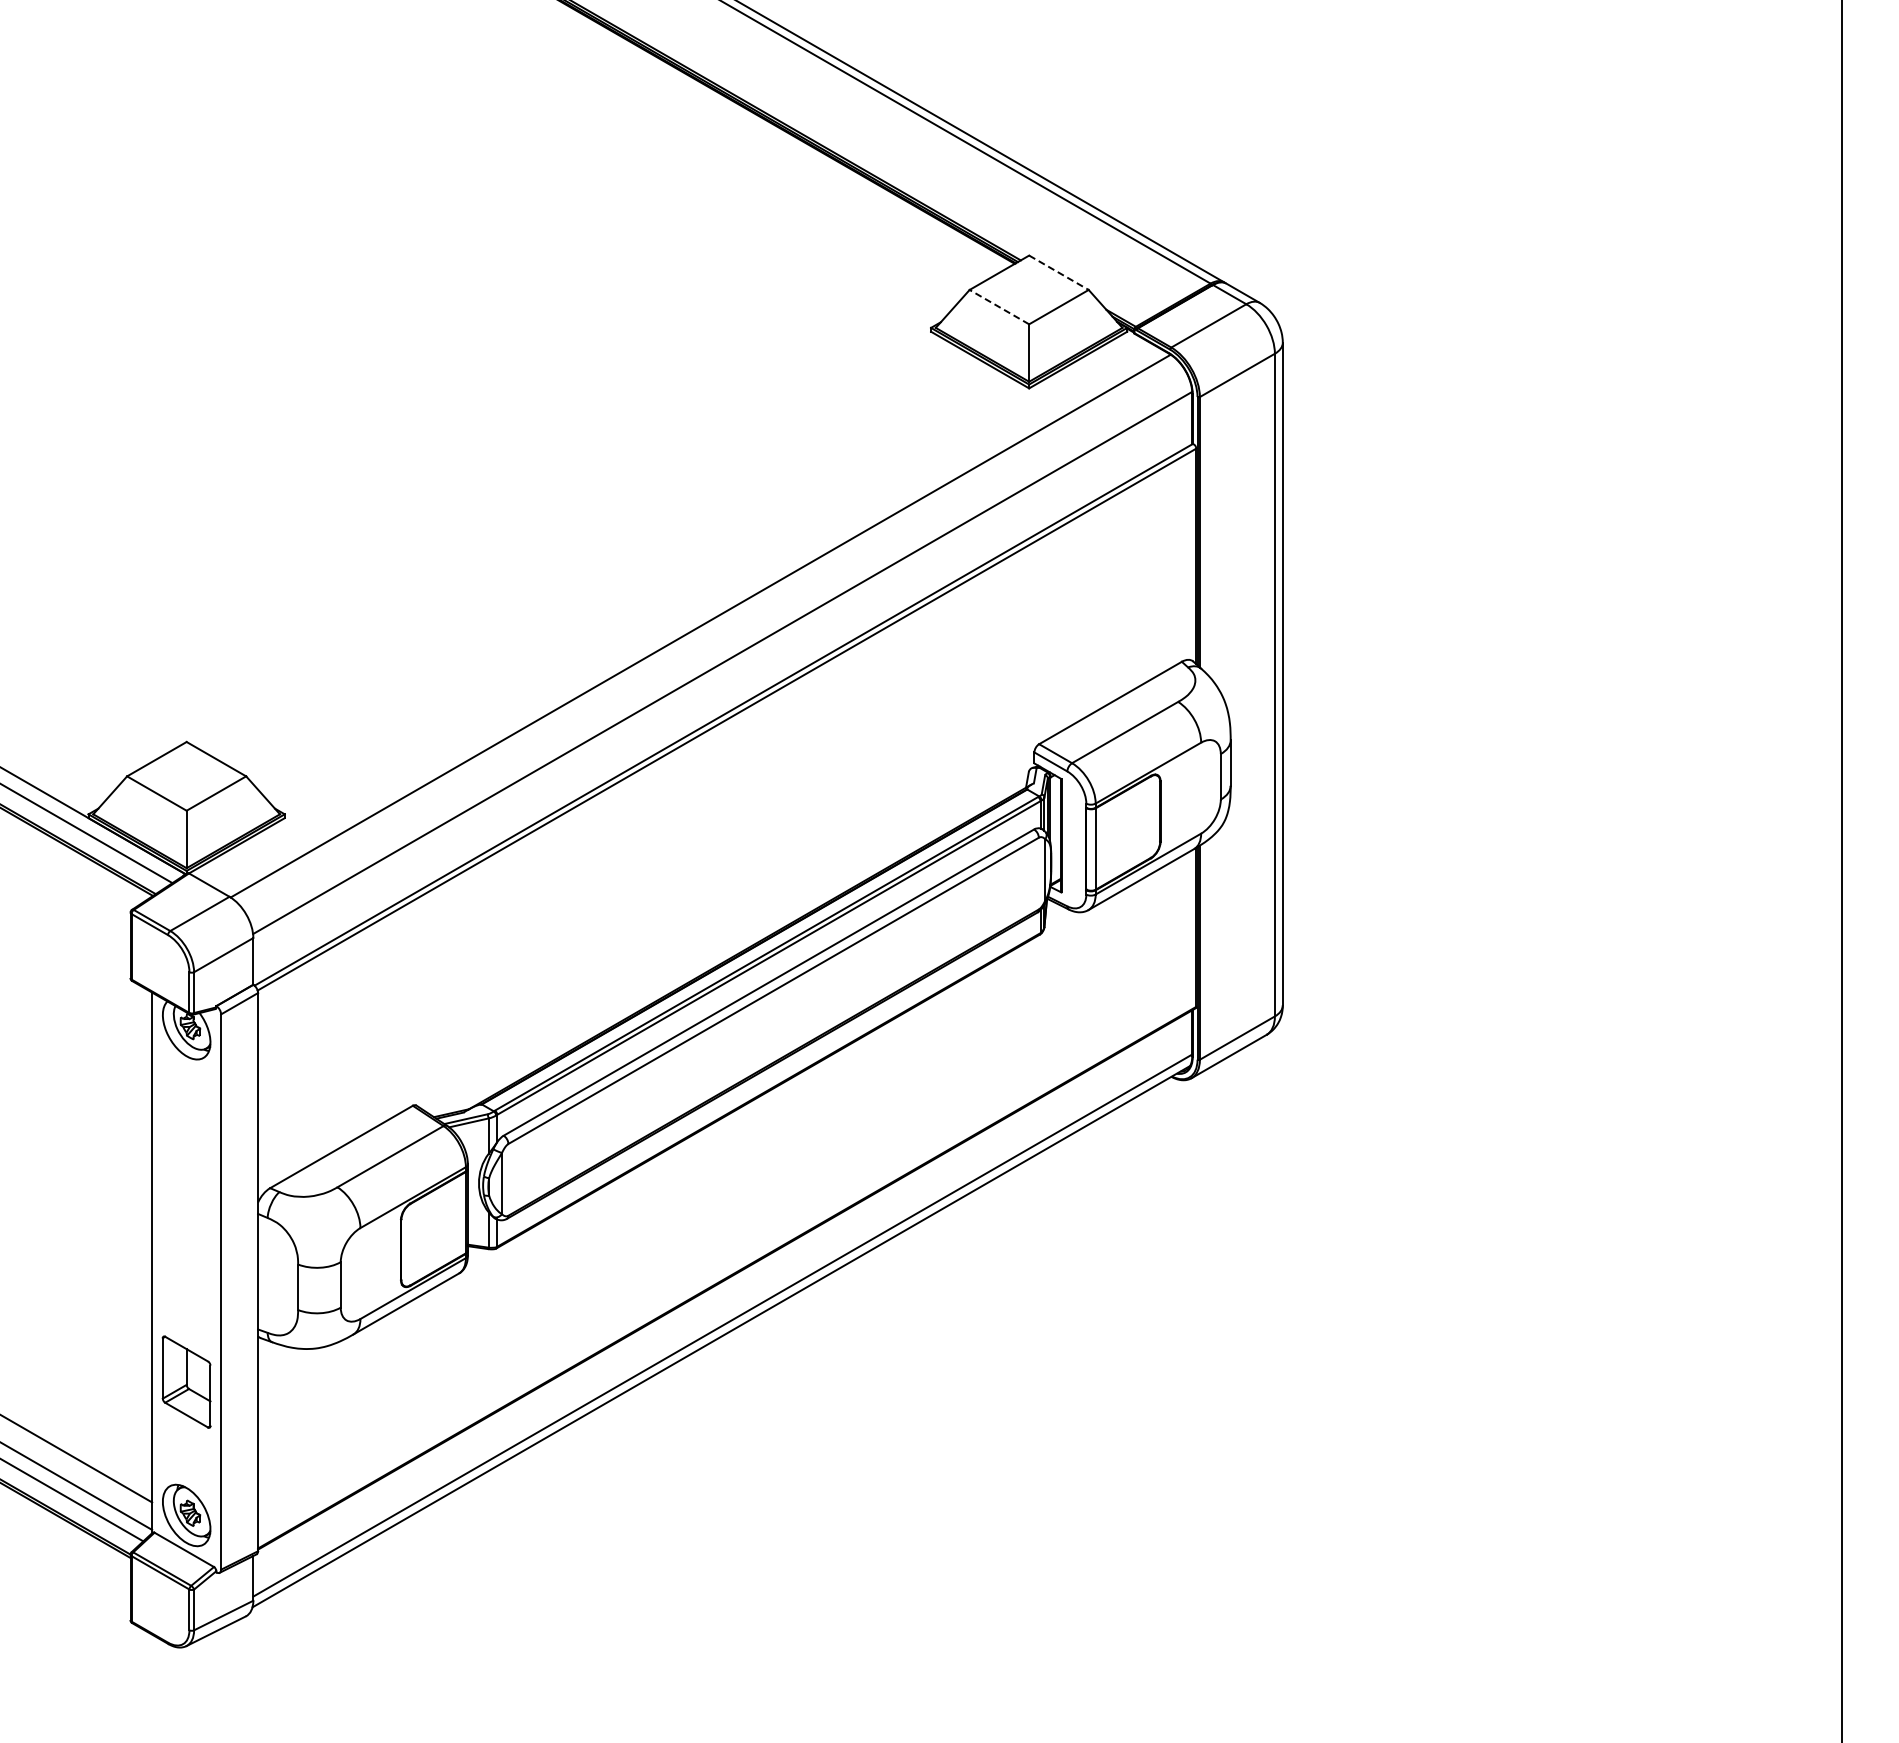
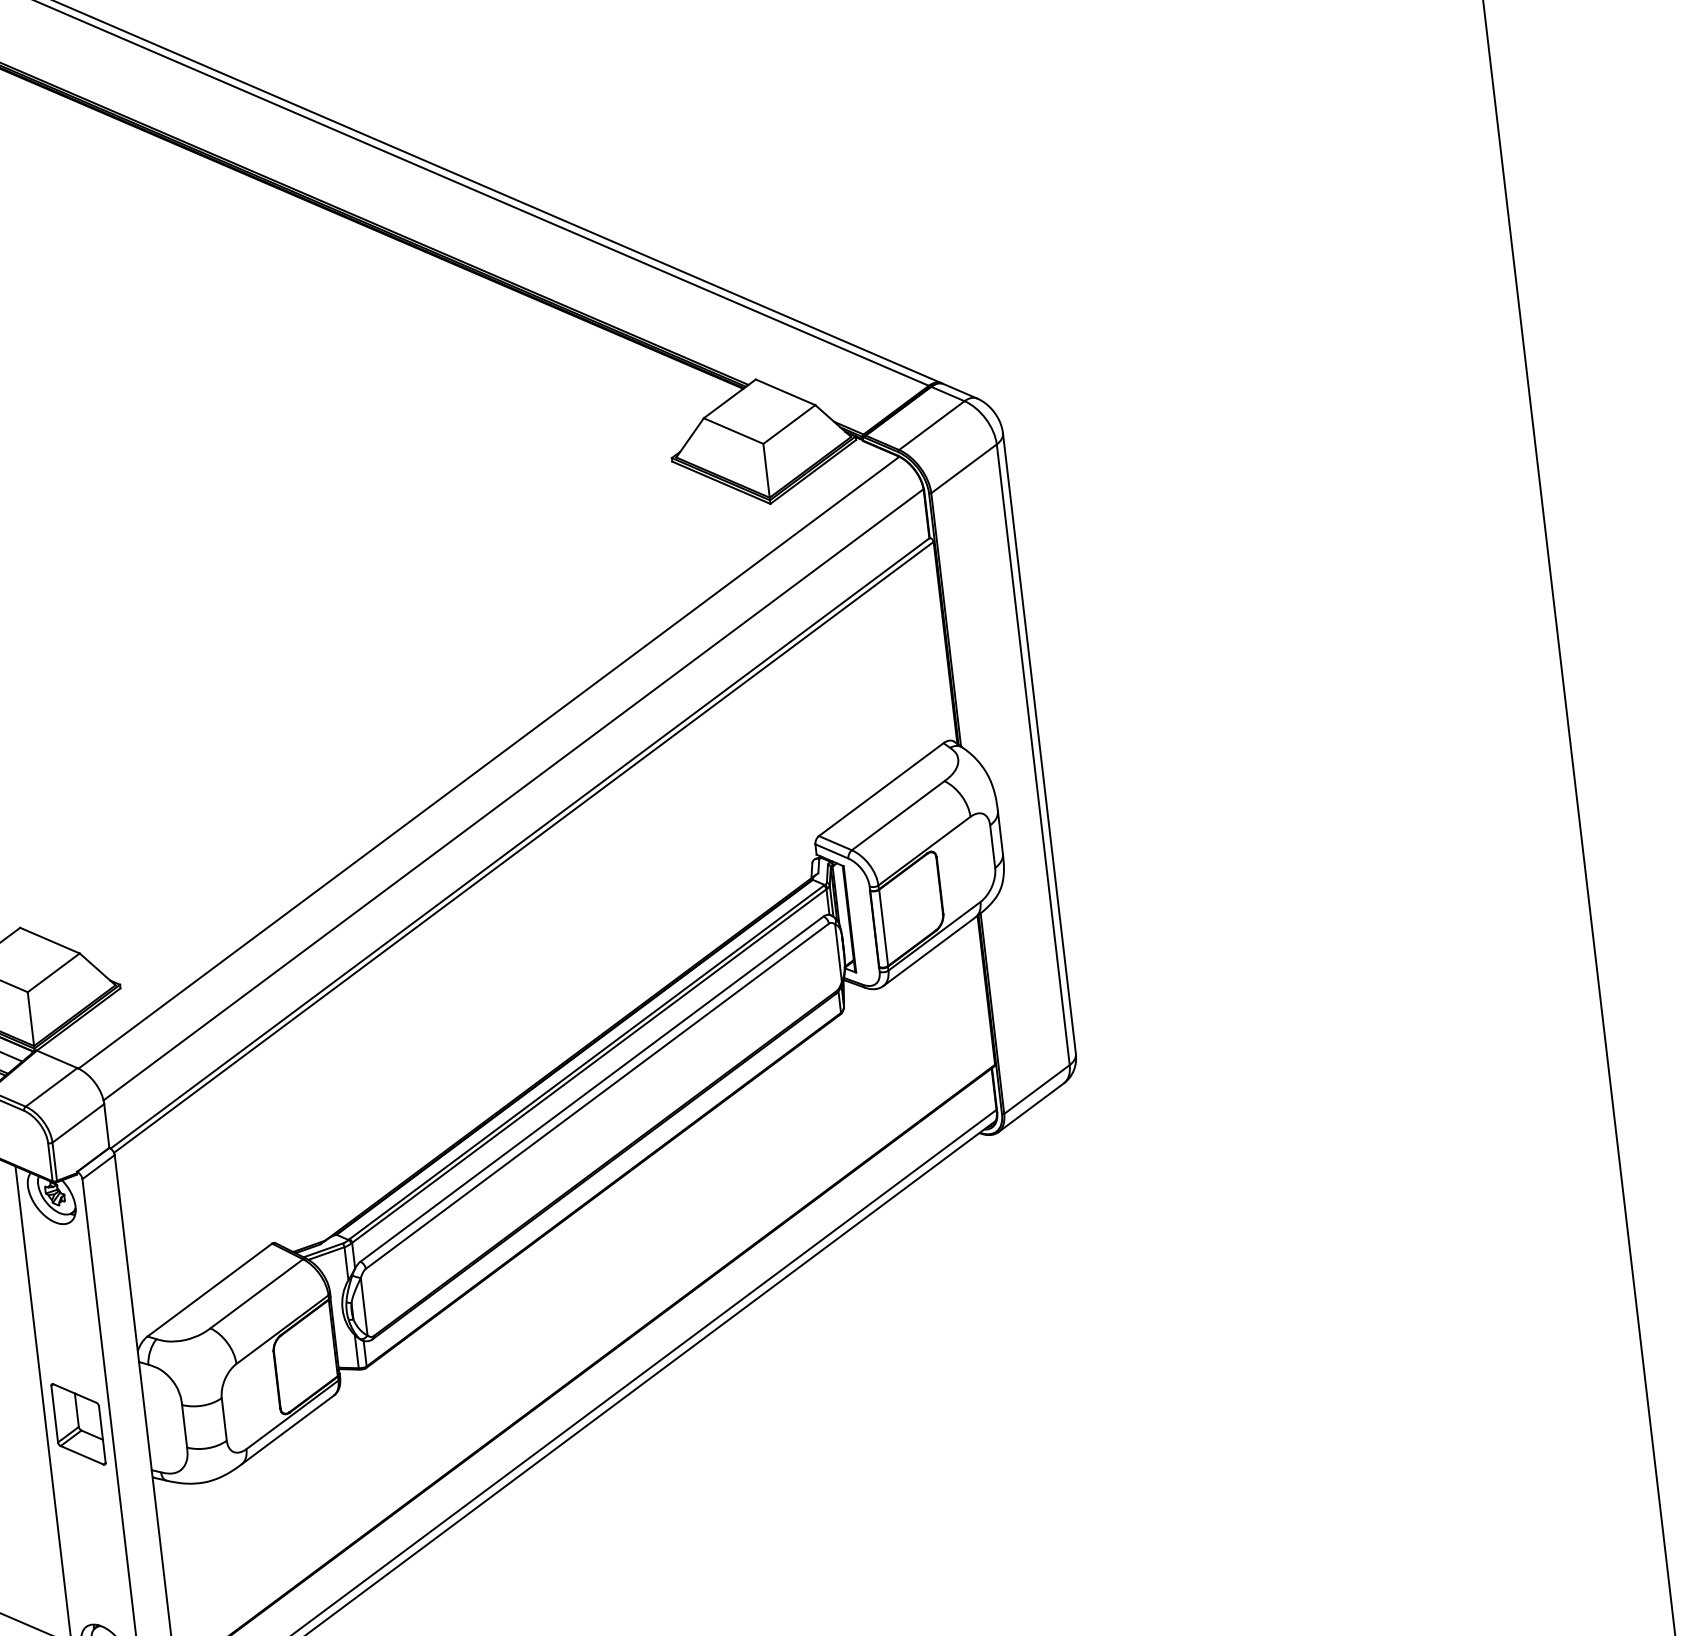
line: (1059, 273) -> (786, 392), dashed -> solid
line: (998, 306) -> (732, 430), dashed -> solid
part: (186, 1381) -> (78, 1423), moved

